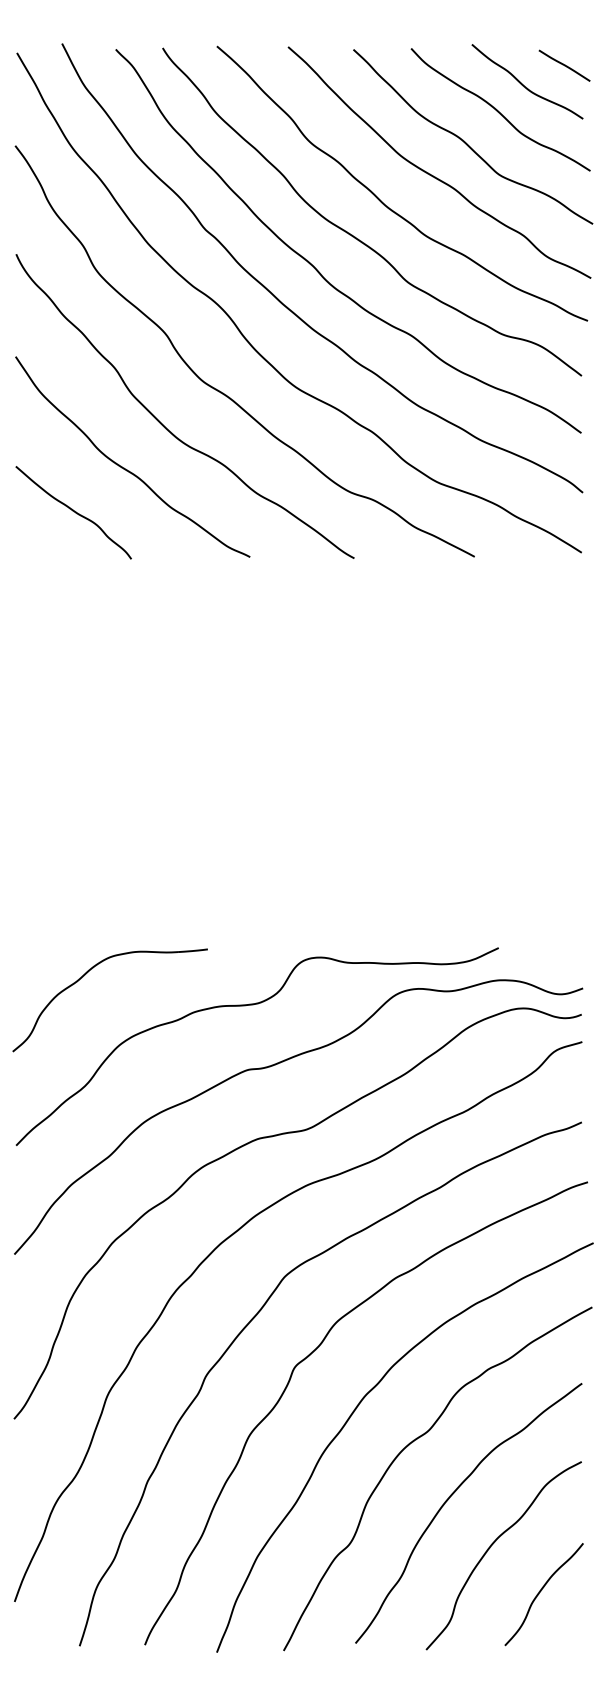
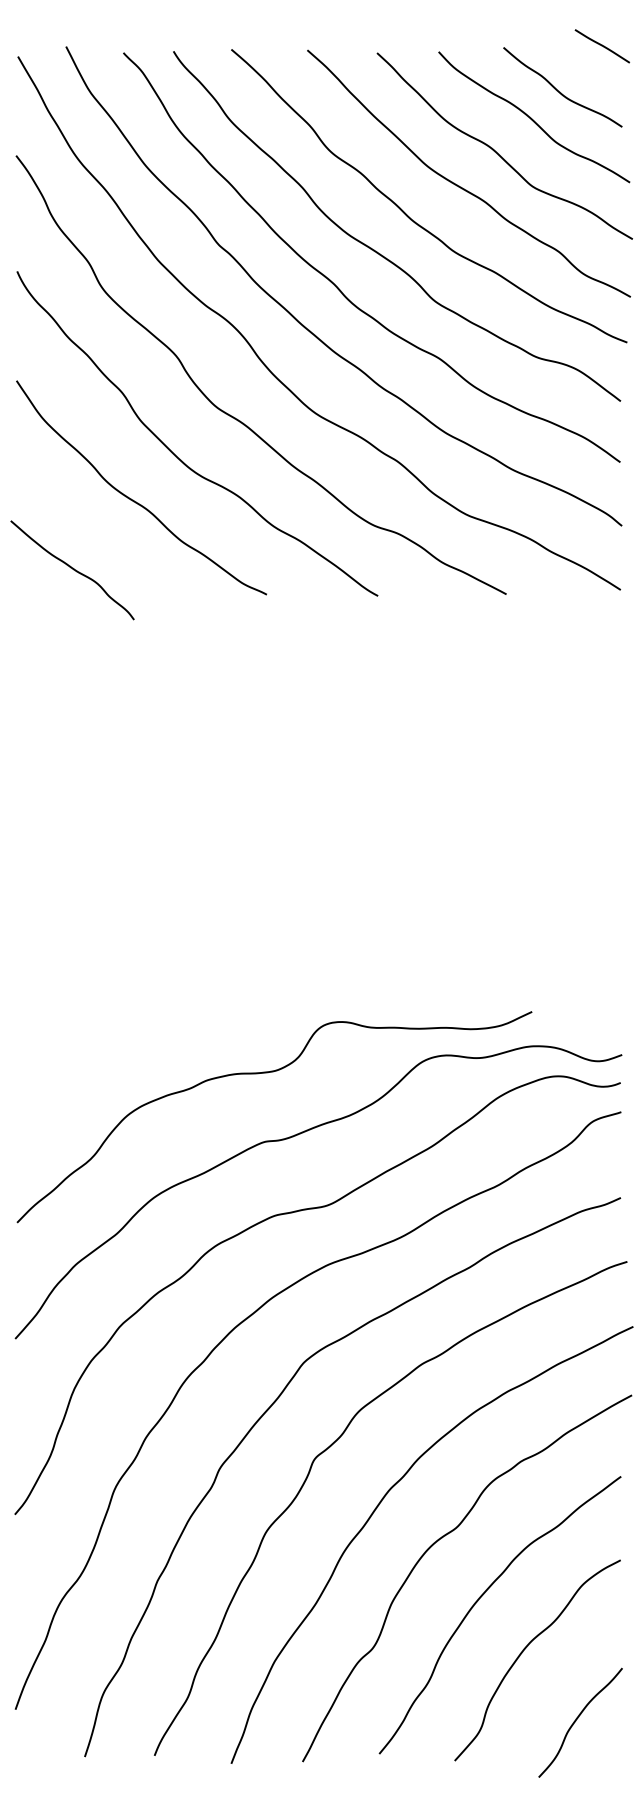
line: (563, 65) -> (601, 46), moved
curve: (73, 511) -> (72, 569), moved
part: (85, 974) -> (91, 1040), removed
curve: (540, 1593) -> (576, 1721), moved

